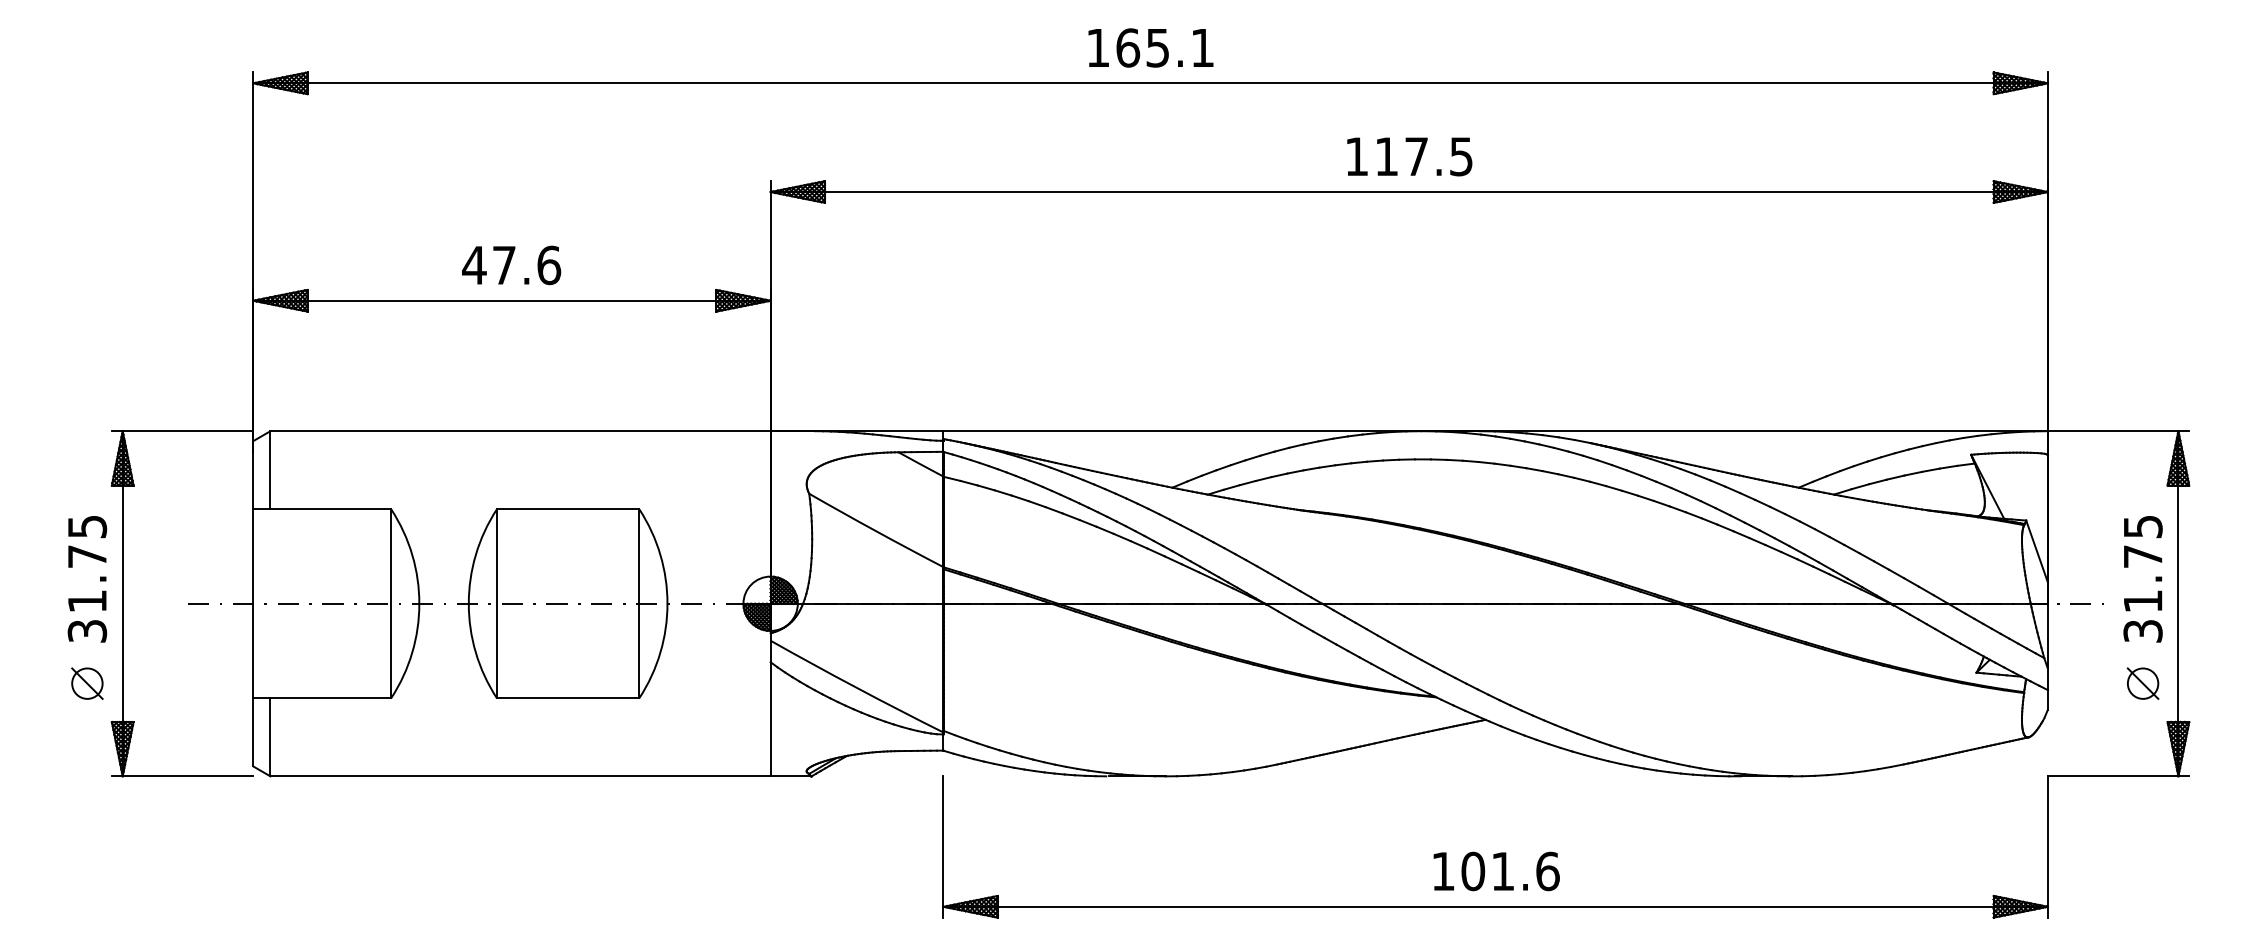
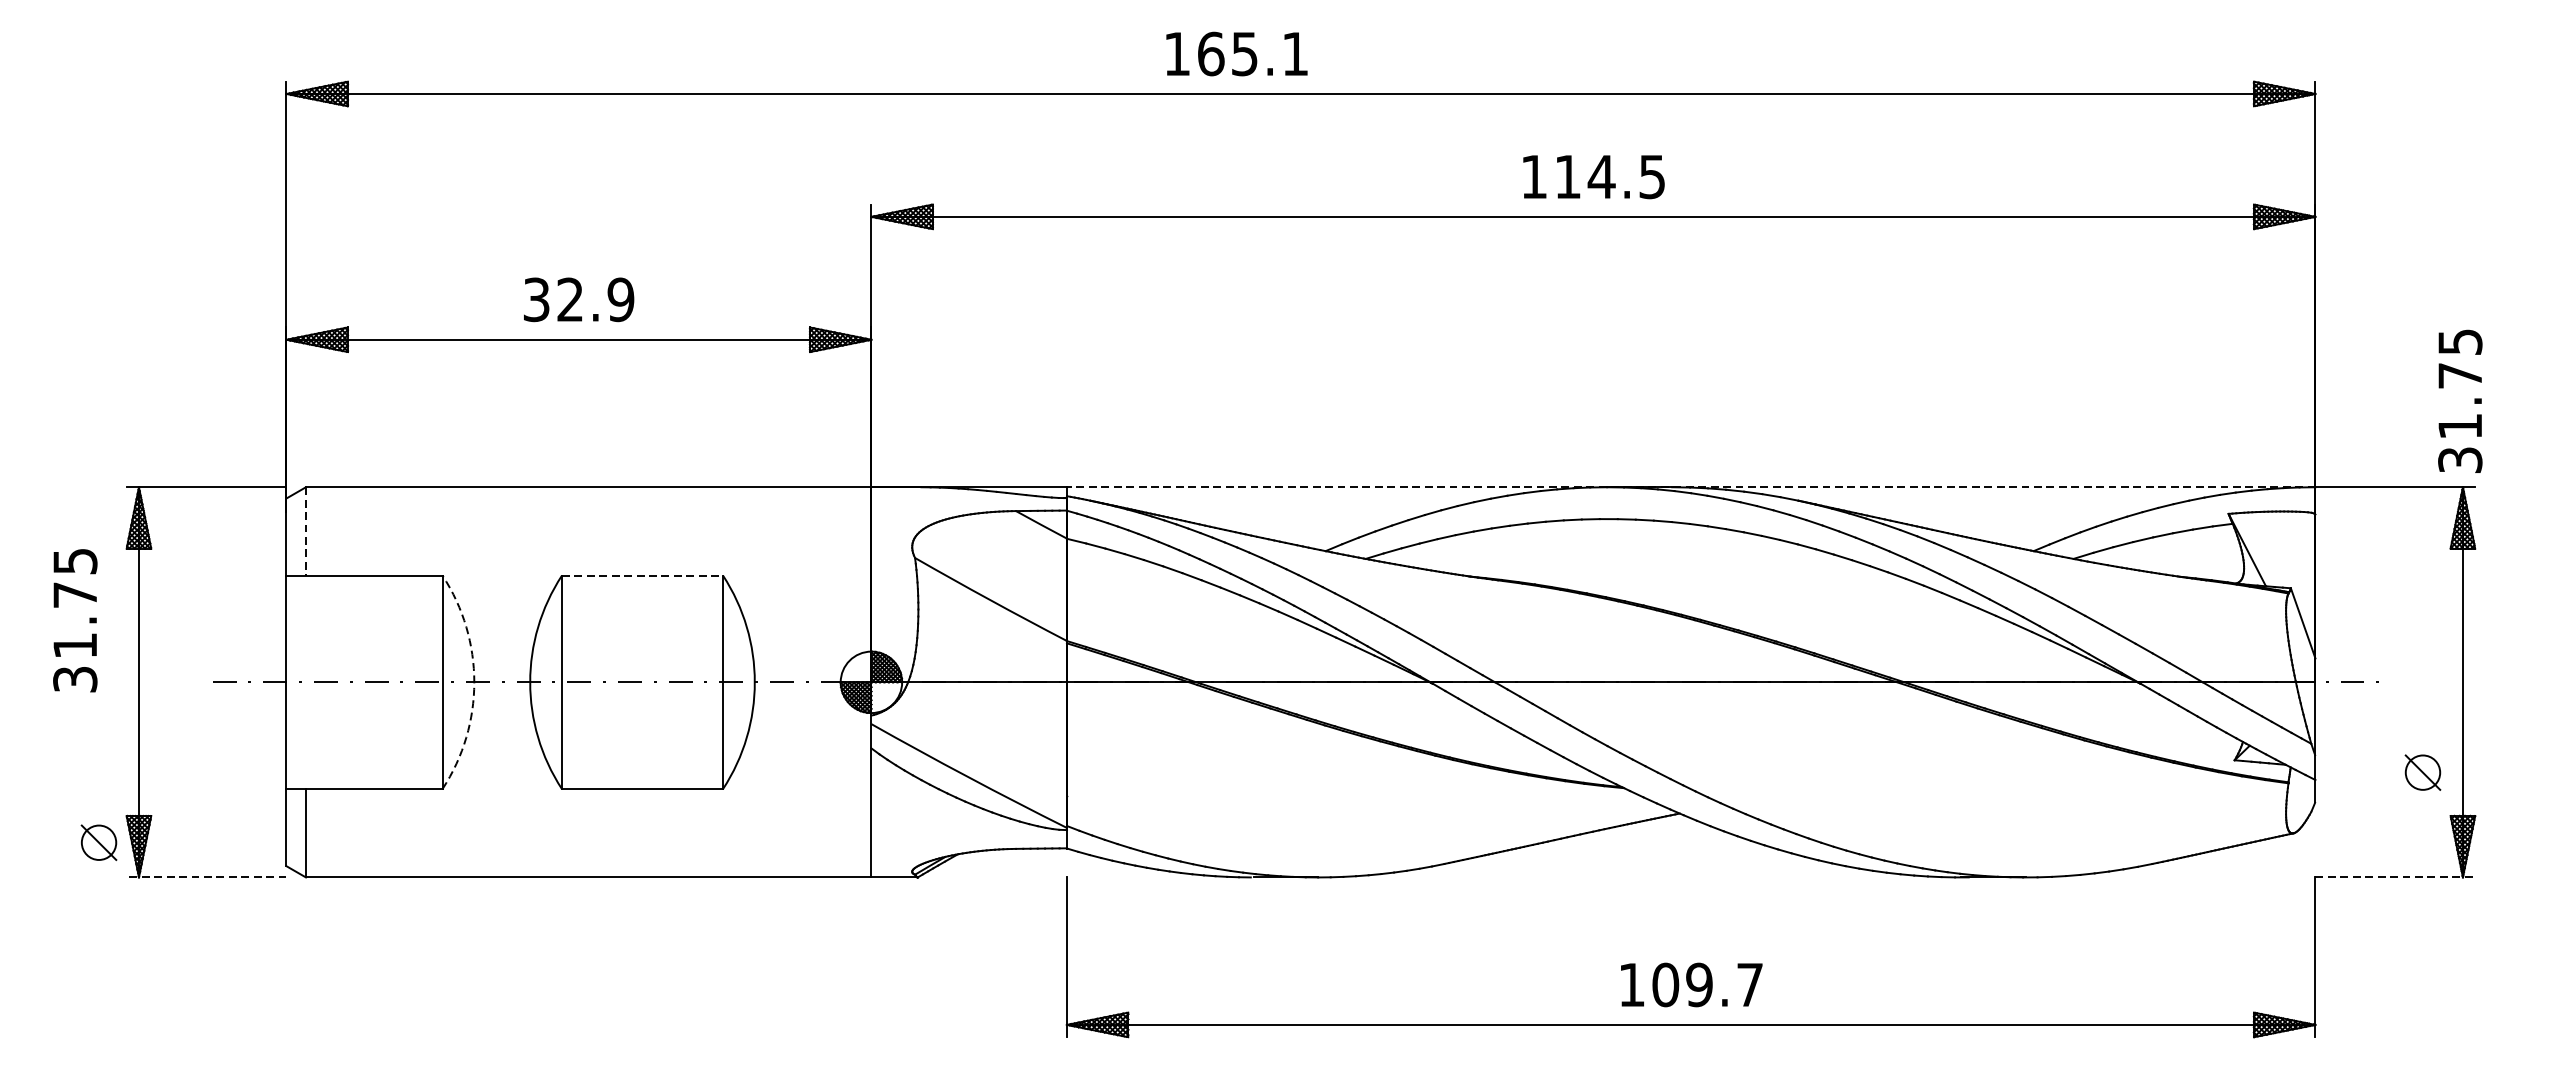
text: (1150, 47) -> (1236, 53), moved
text: (1416, 156) -> (1601, 176), 117.5 -> 114.5
text: (511, 265) -> (578, 299), 47.6 -> 32.9
line: (1495, 431) -> (1690, 487), solid -> dashed
line: (270, 470) -> (306, 531), solid -> dashed
line: (568, 509) -> (642, 575), solid -> dashed
text: (87, 579) -> (75, 620), moved
text: (2142, 579) -> (2459, 401), moved
arc: (419, 603) -> (474, 682), solid -> dashed
part: (87, 683) -> (99, 842), moved
line: (182, 776) -> (206, 877), solid -> dashed
line: (2118, 776) -> (2395, 877), solid -> dashed
text: (1525, 871) -> (1724, 985), 101.6 -> 109.7

